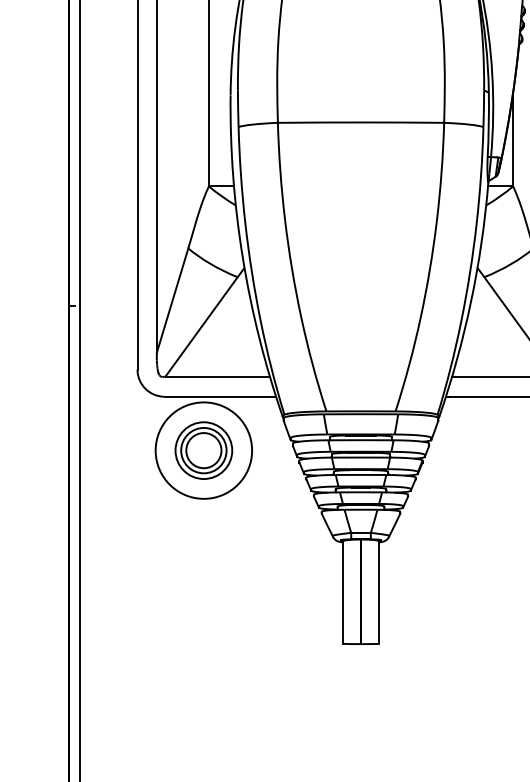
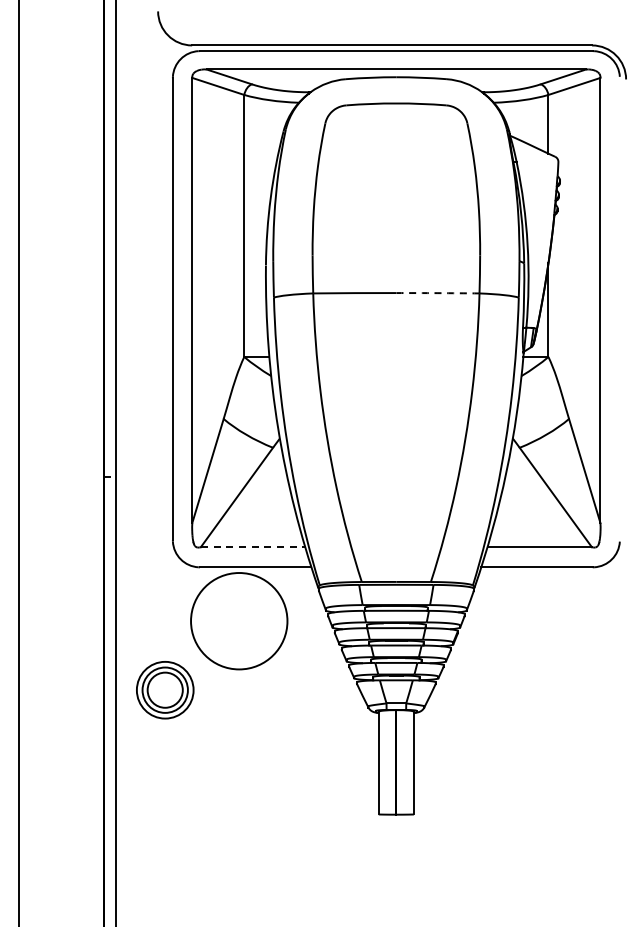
arc: (402, 122) -> (437, 293), solid -> dashed
line: (218, 376) -> (253, 547), solid -> dashed
part: (204, 450) -> (165, 690), moved

